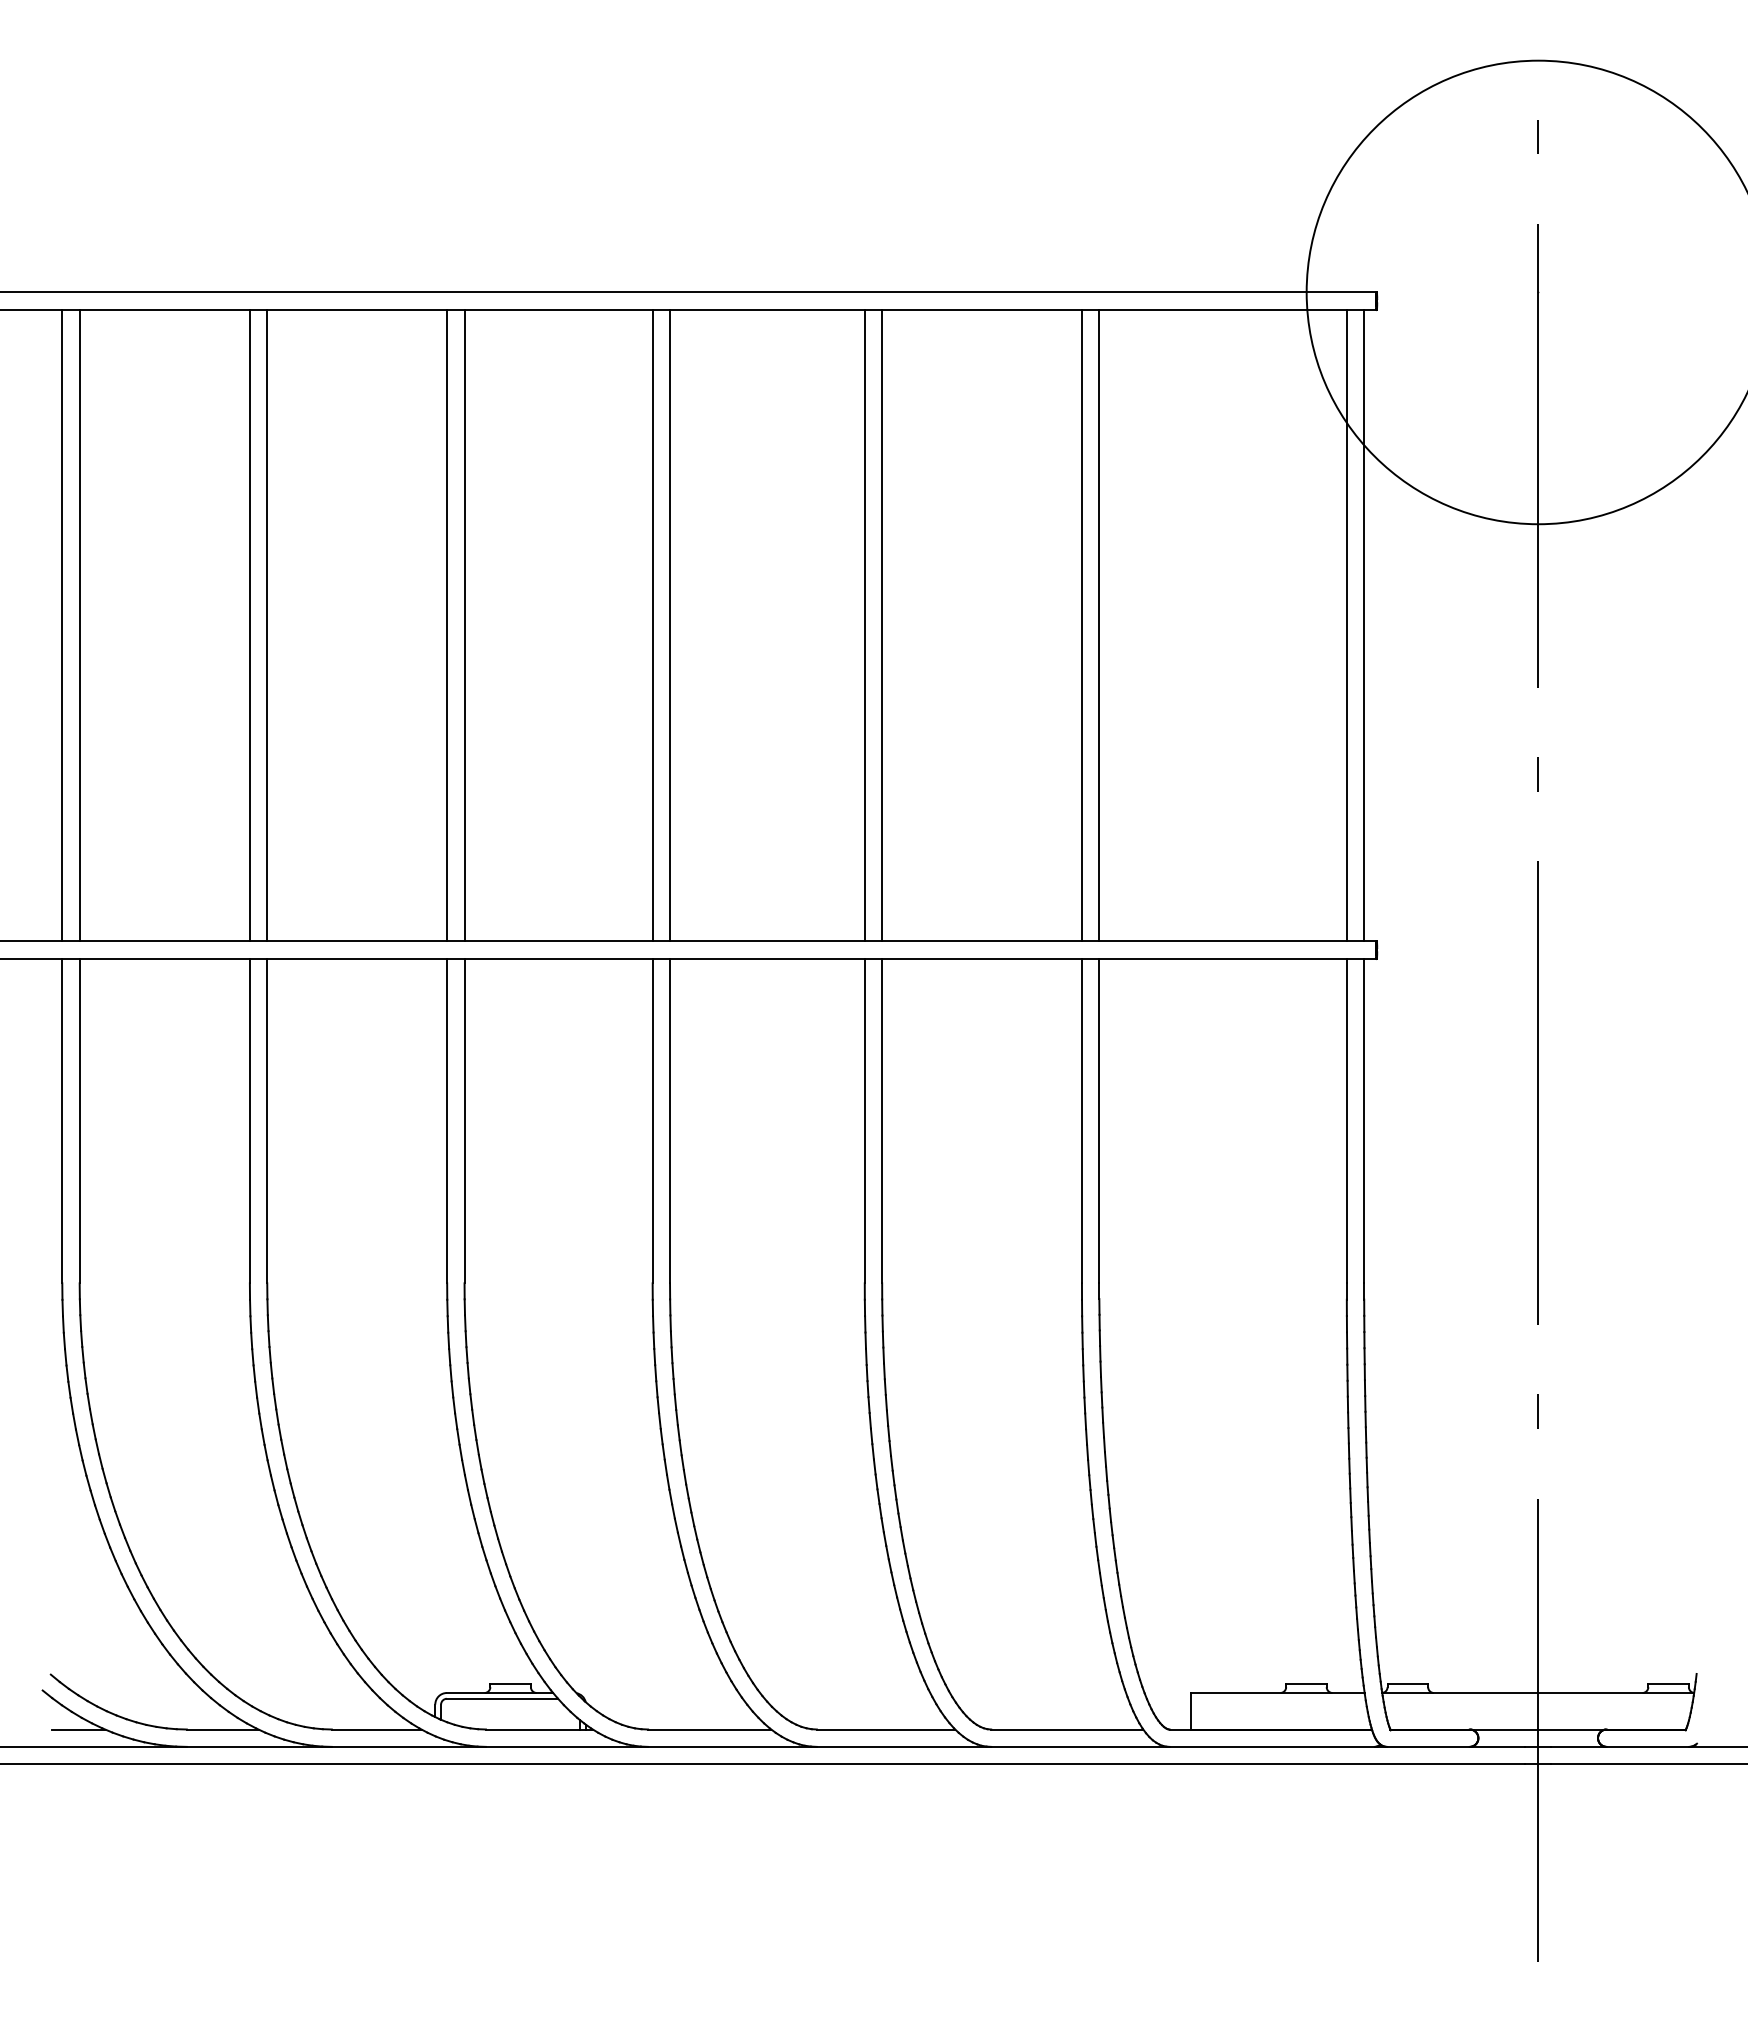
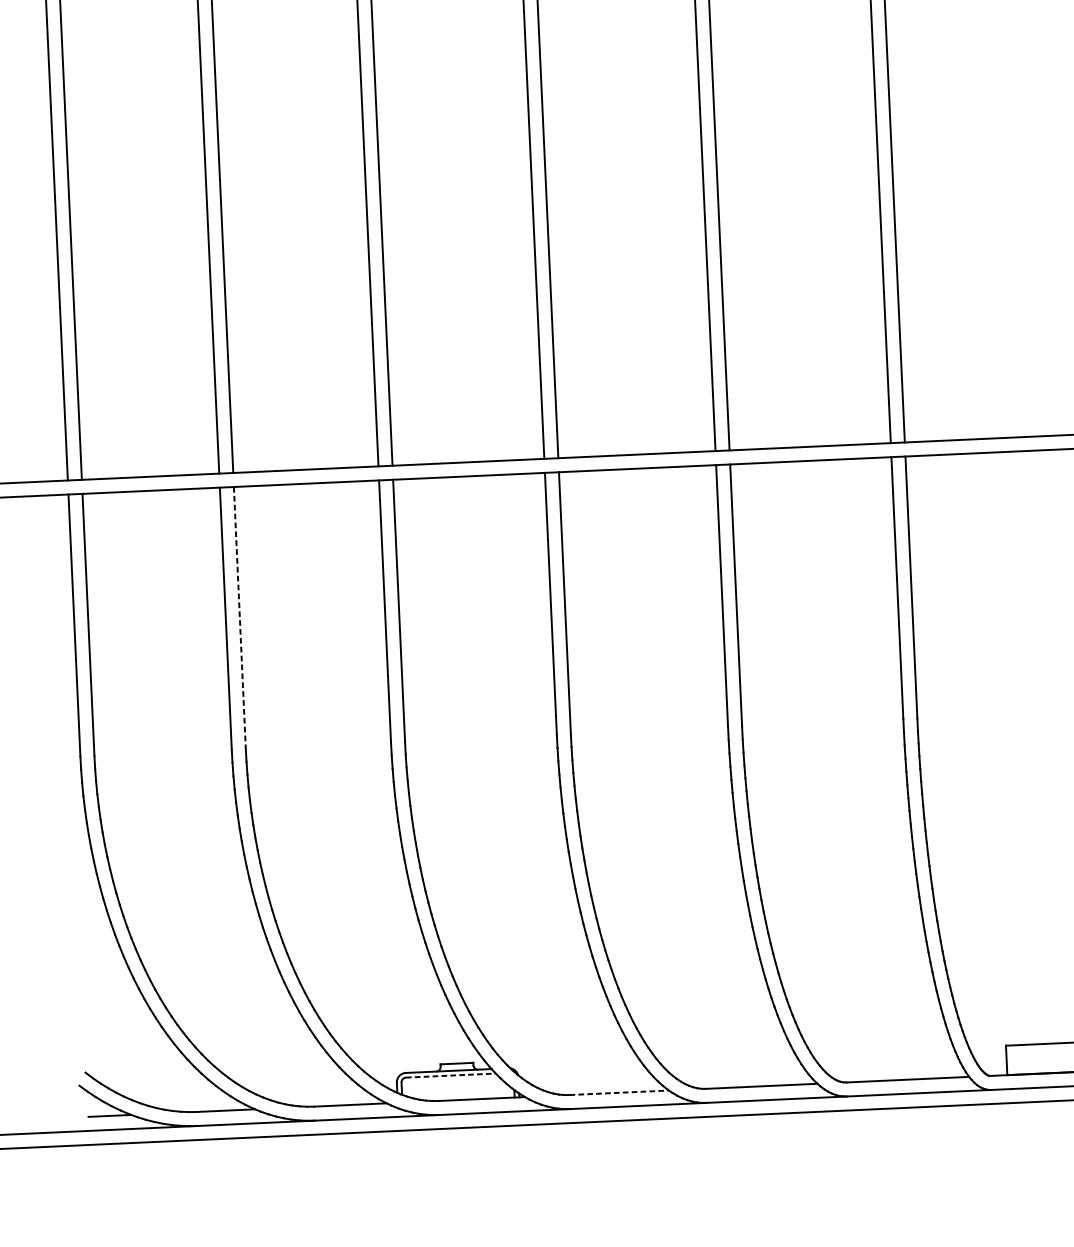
line: (267, 1121) -> (240, 618), solid -> dashed
line: (502, 1698) -> (450, 1075), solid -> dashed
line: (709, 1729) -> (619, 1092), solid -> dashed

